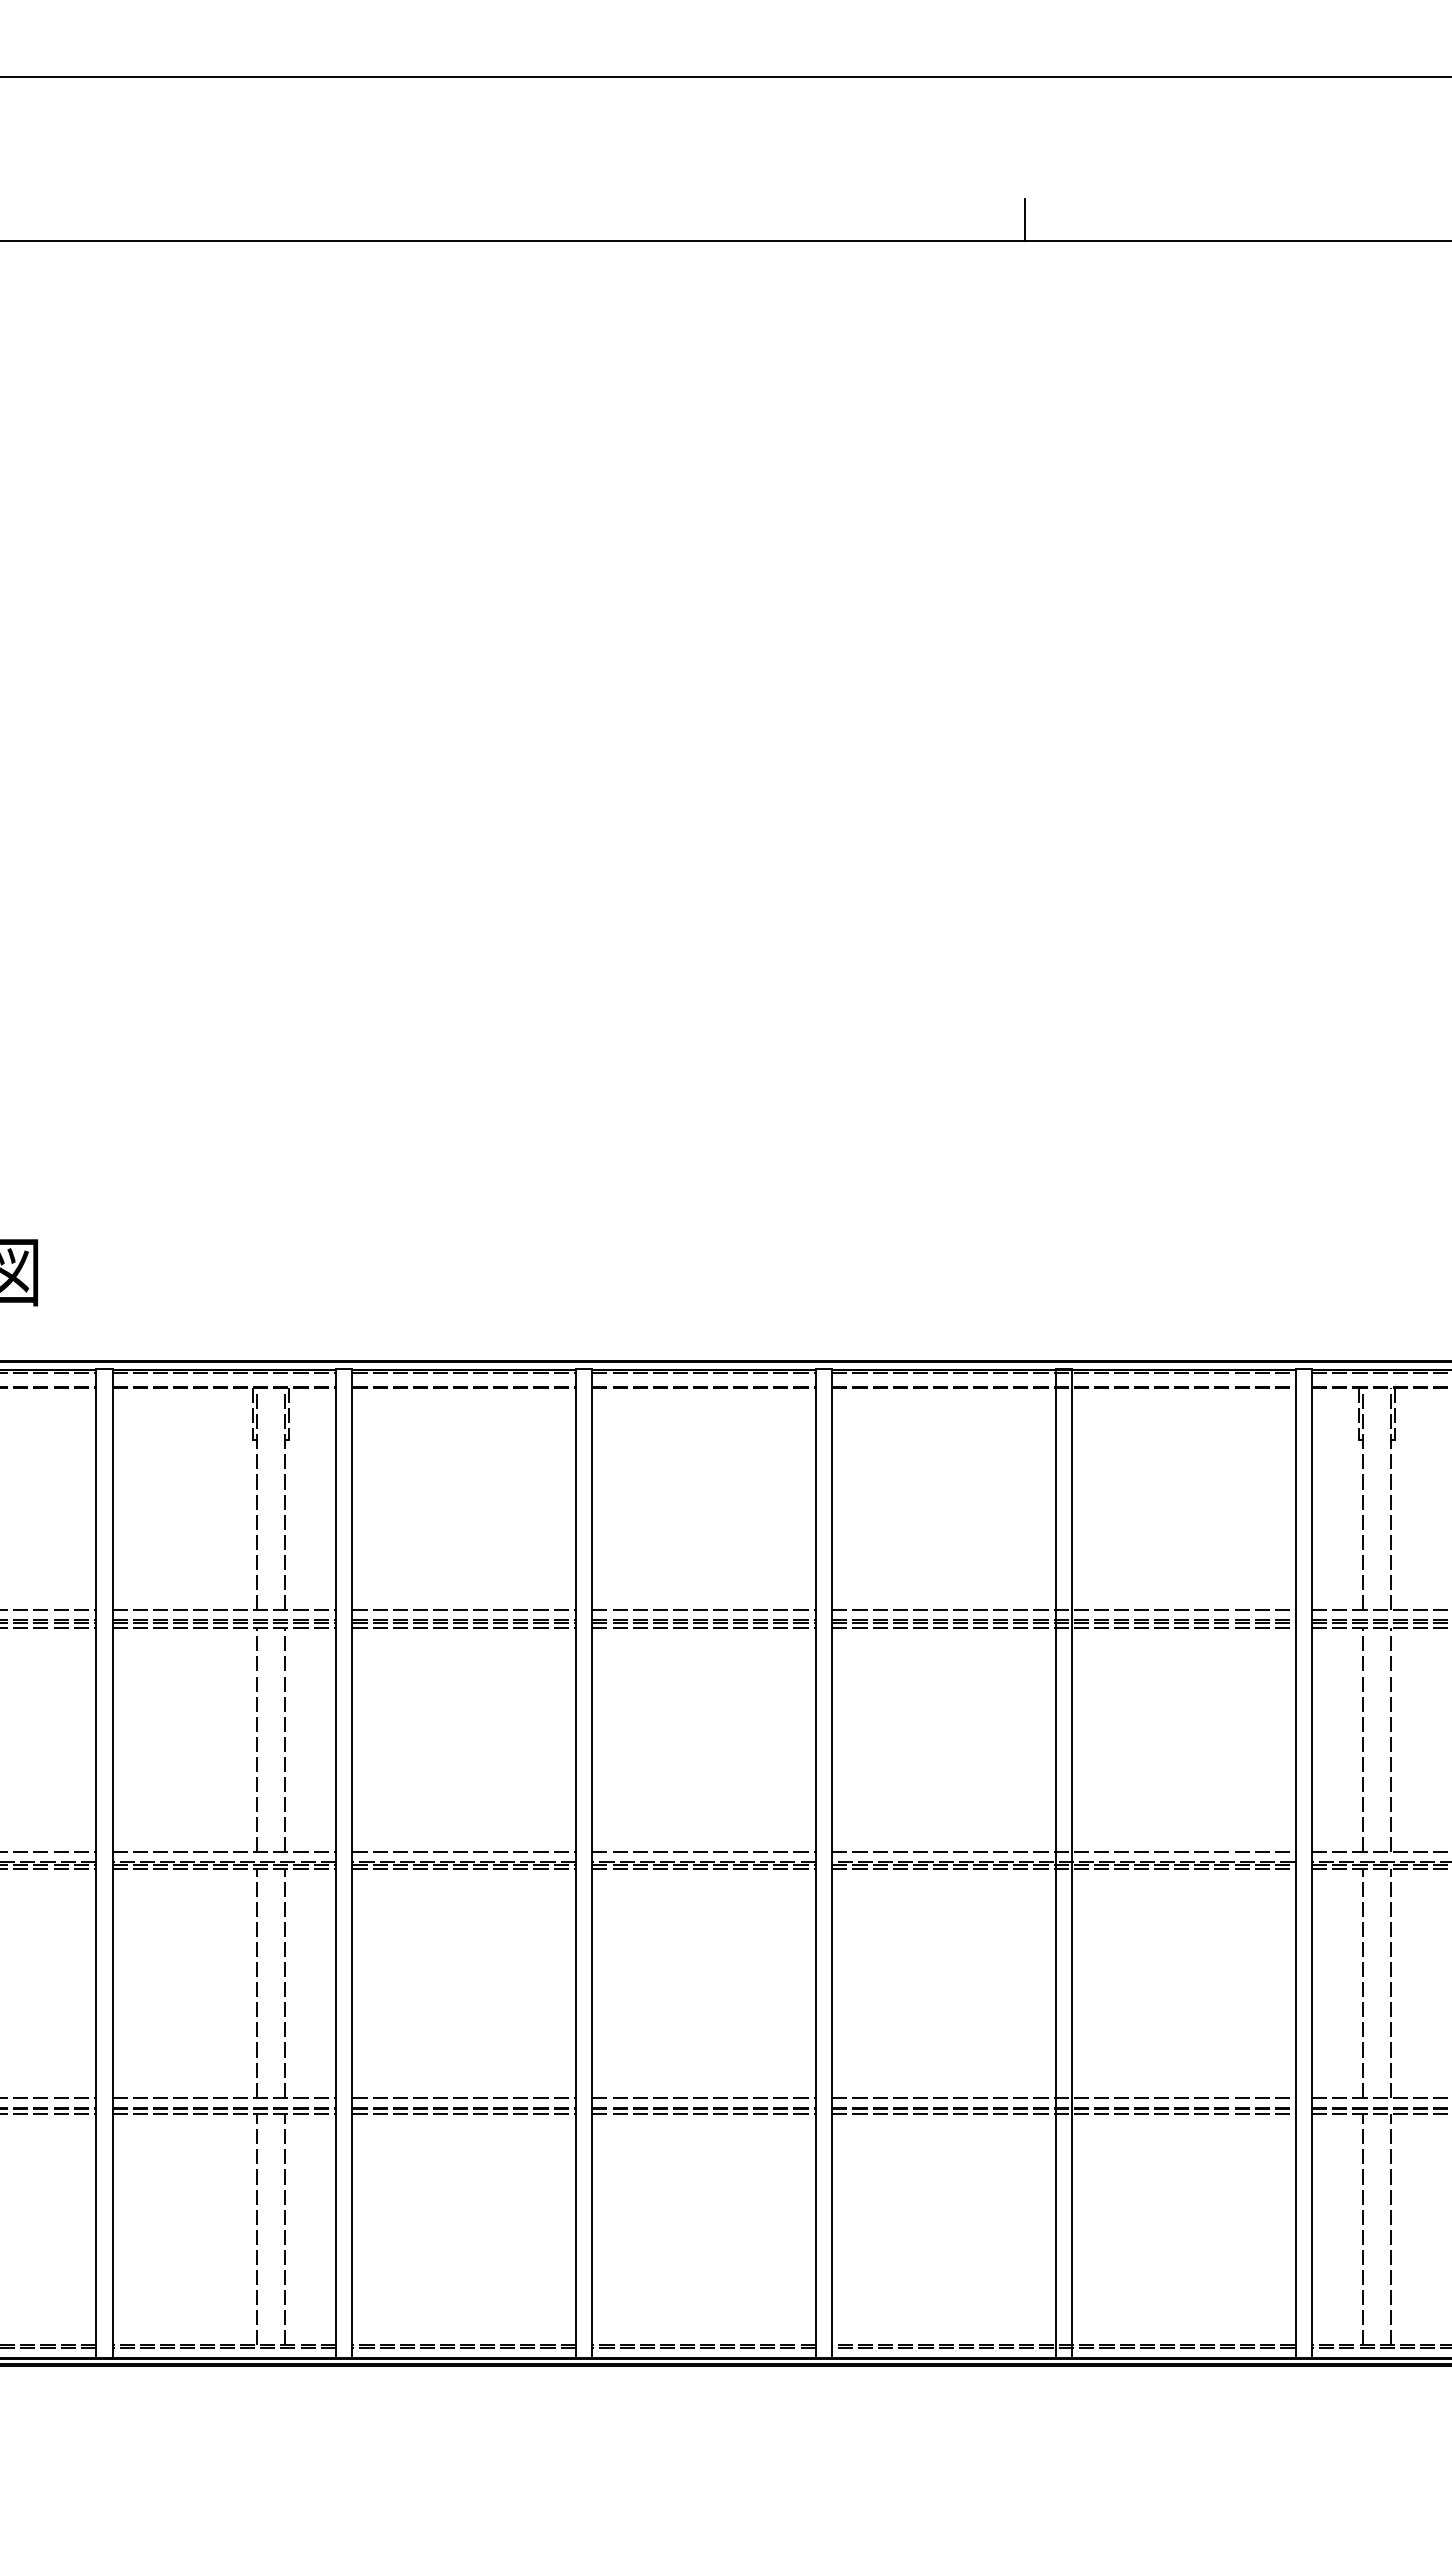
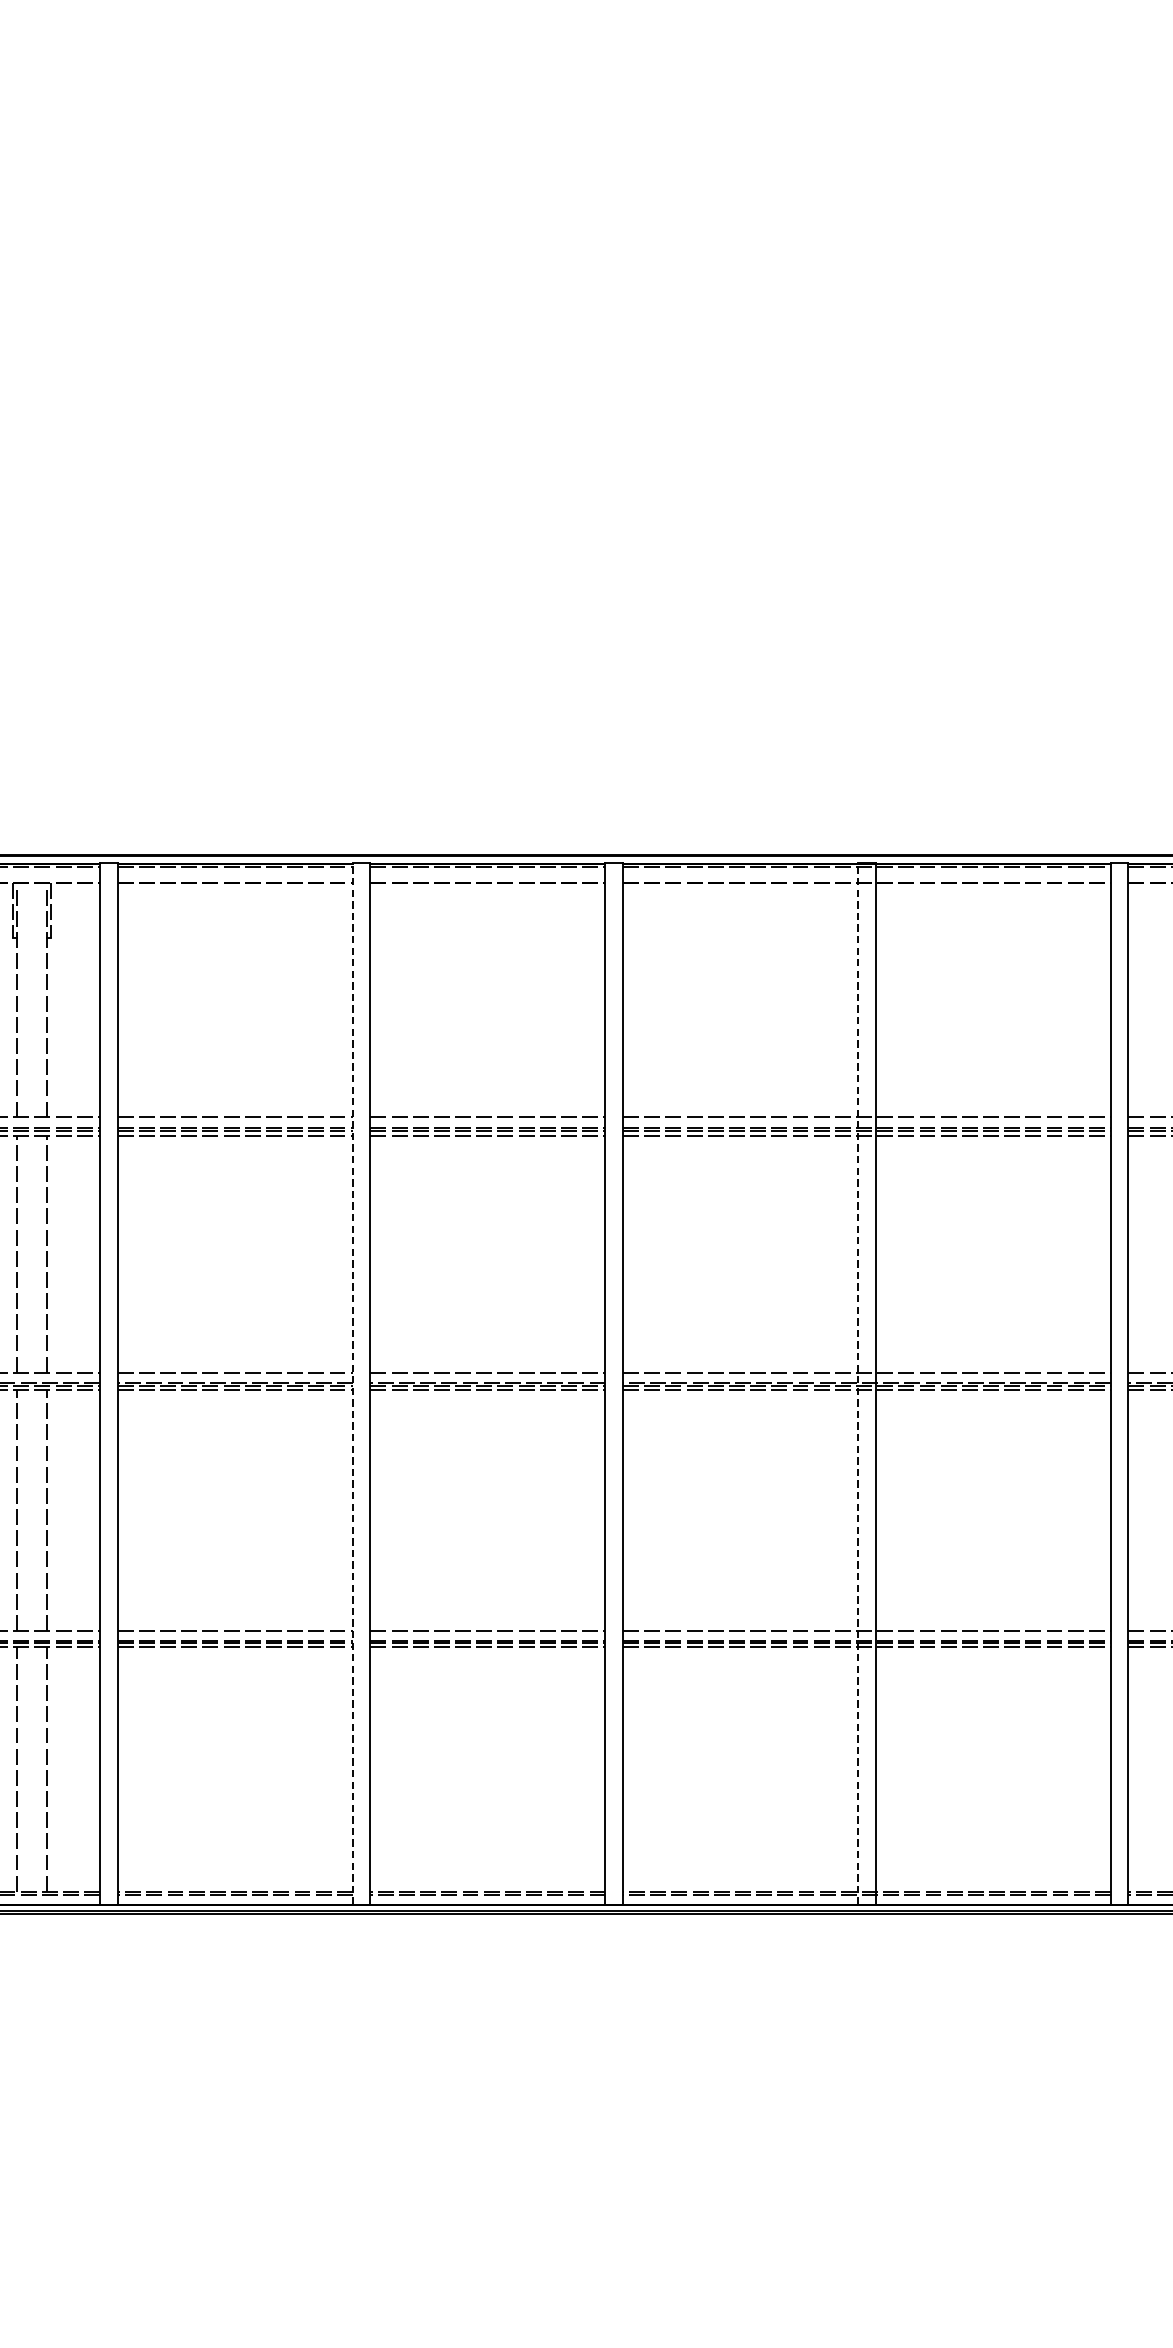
line: (575, 1863) -> (352, 1384), solid -> dashed
line: (1055, 1863) -> (858, 1384), solid -> dashed

